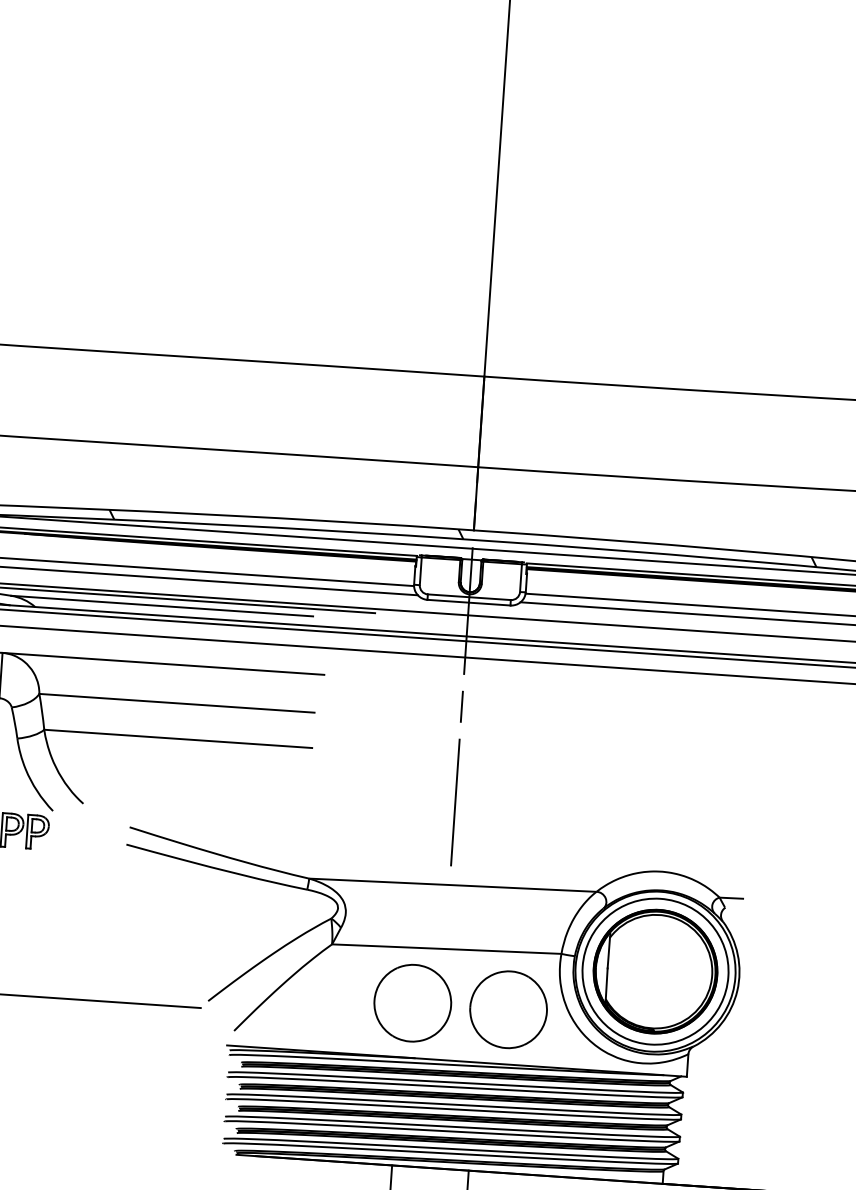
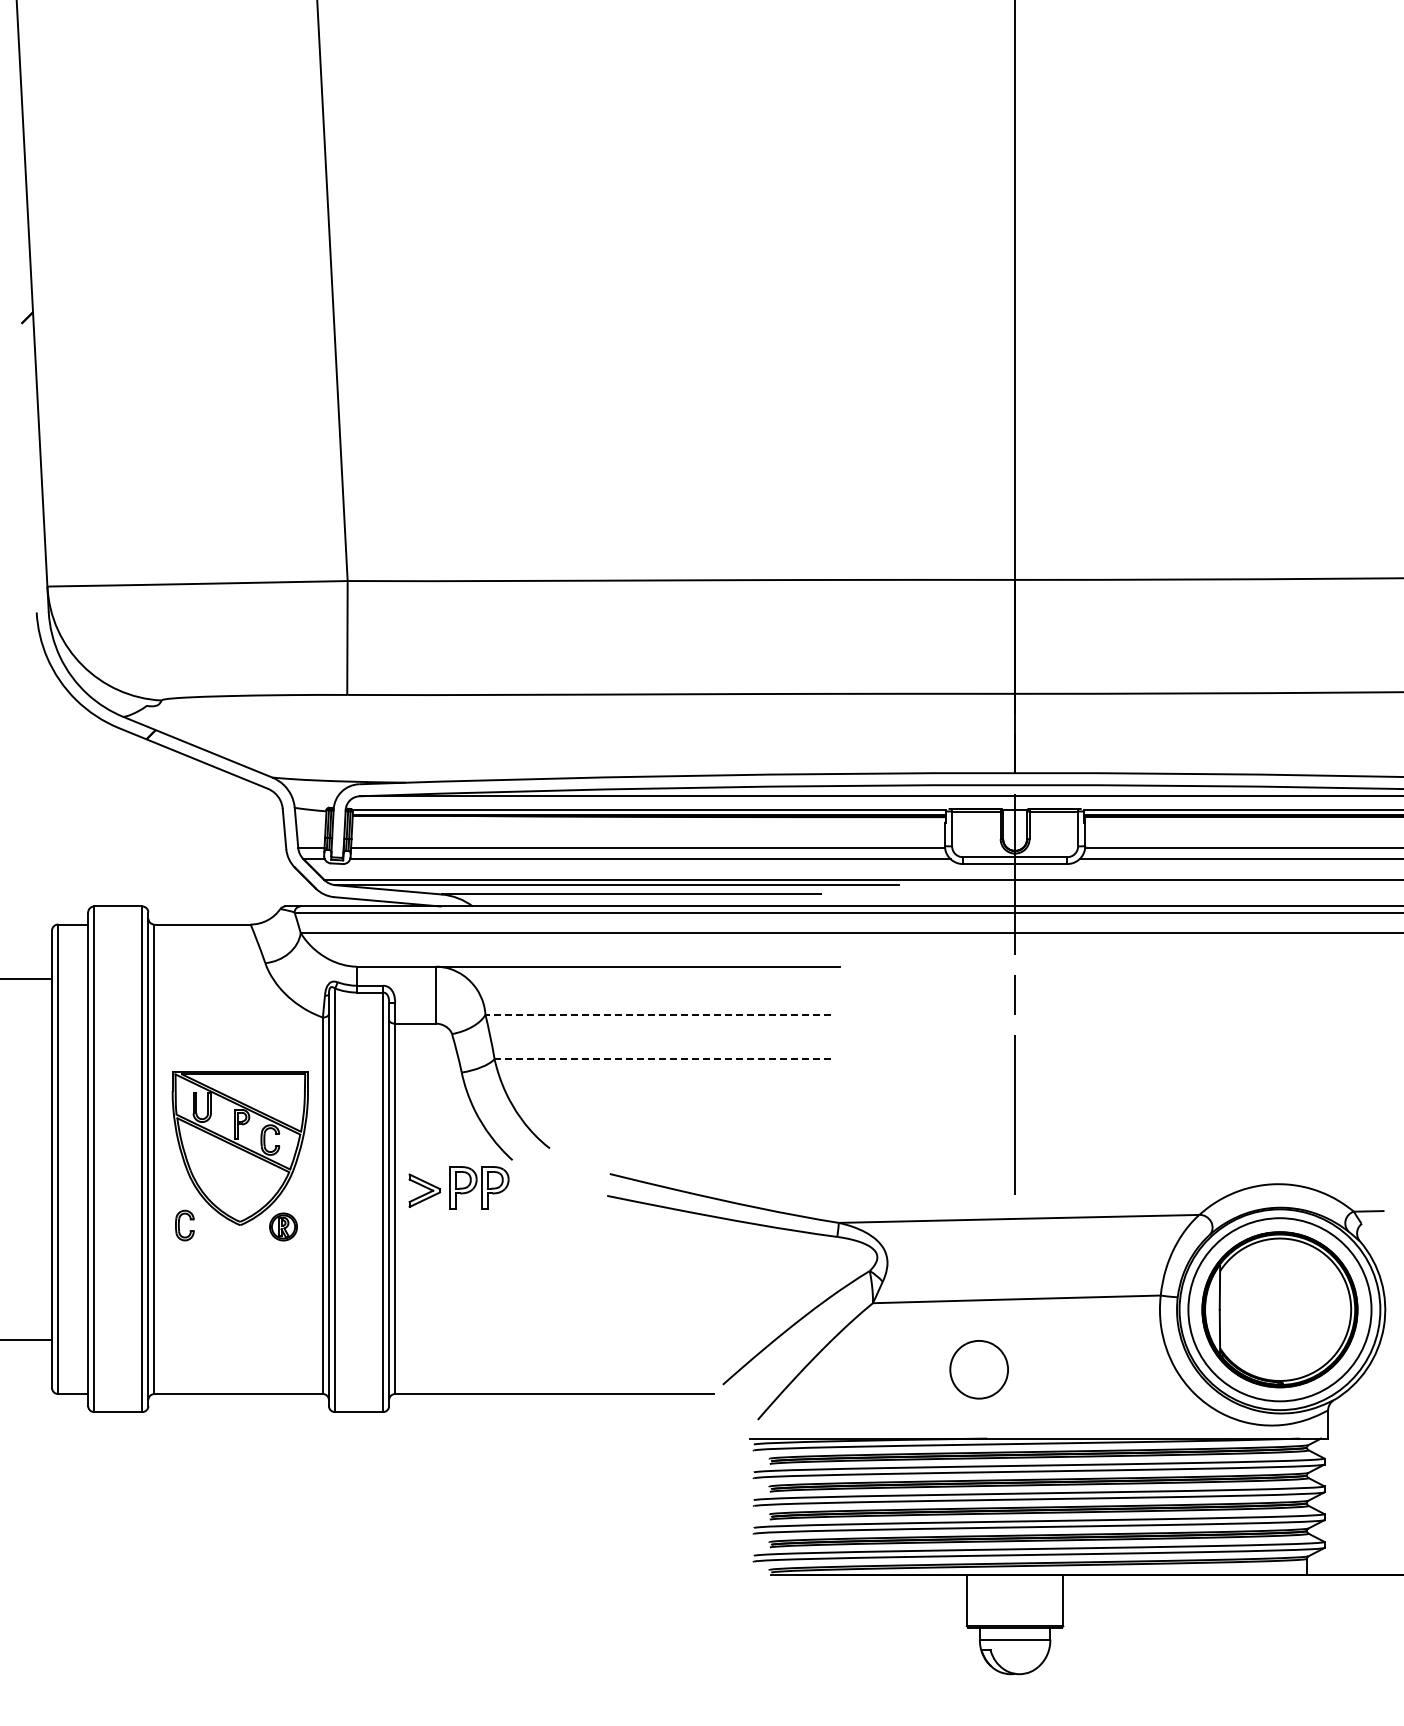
hatch: (285, 524) -> (779, 781), removed
line: (177, 703) -> (658, 1014), solid -> dashed
line: (177, 739) -> (662, 1059), solid -> dashed
part: (413, 1002) -> (979, 1369), size x0.6
part: (508, 1009) -> (1099, 1369), removed

